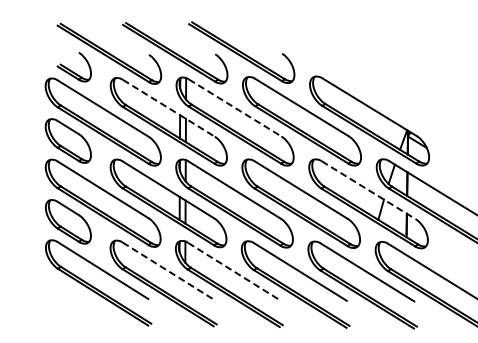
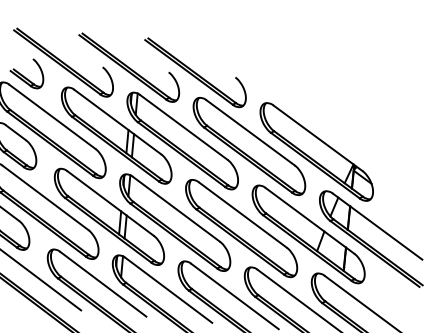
line: (168, 108) -> (117, 122), dashed -> solid
line: (235, 108) -> (184, 128), dashed -> solid
line: (369, 190) -> (310, 221), dashed -> solid
line: (168, 271) -> (103, 284), dashed -> solid
line: (234, 271) -> (169, 290), dashed -> solid

